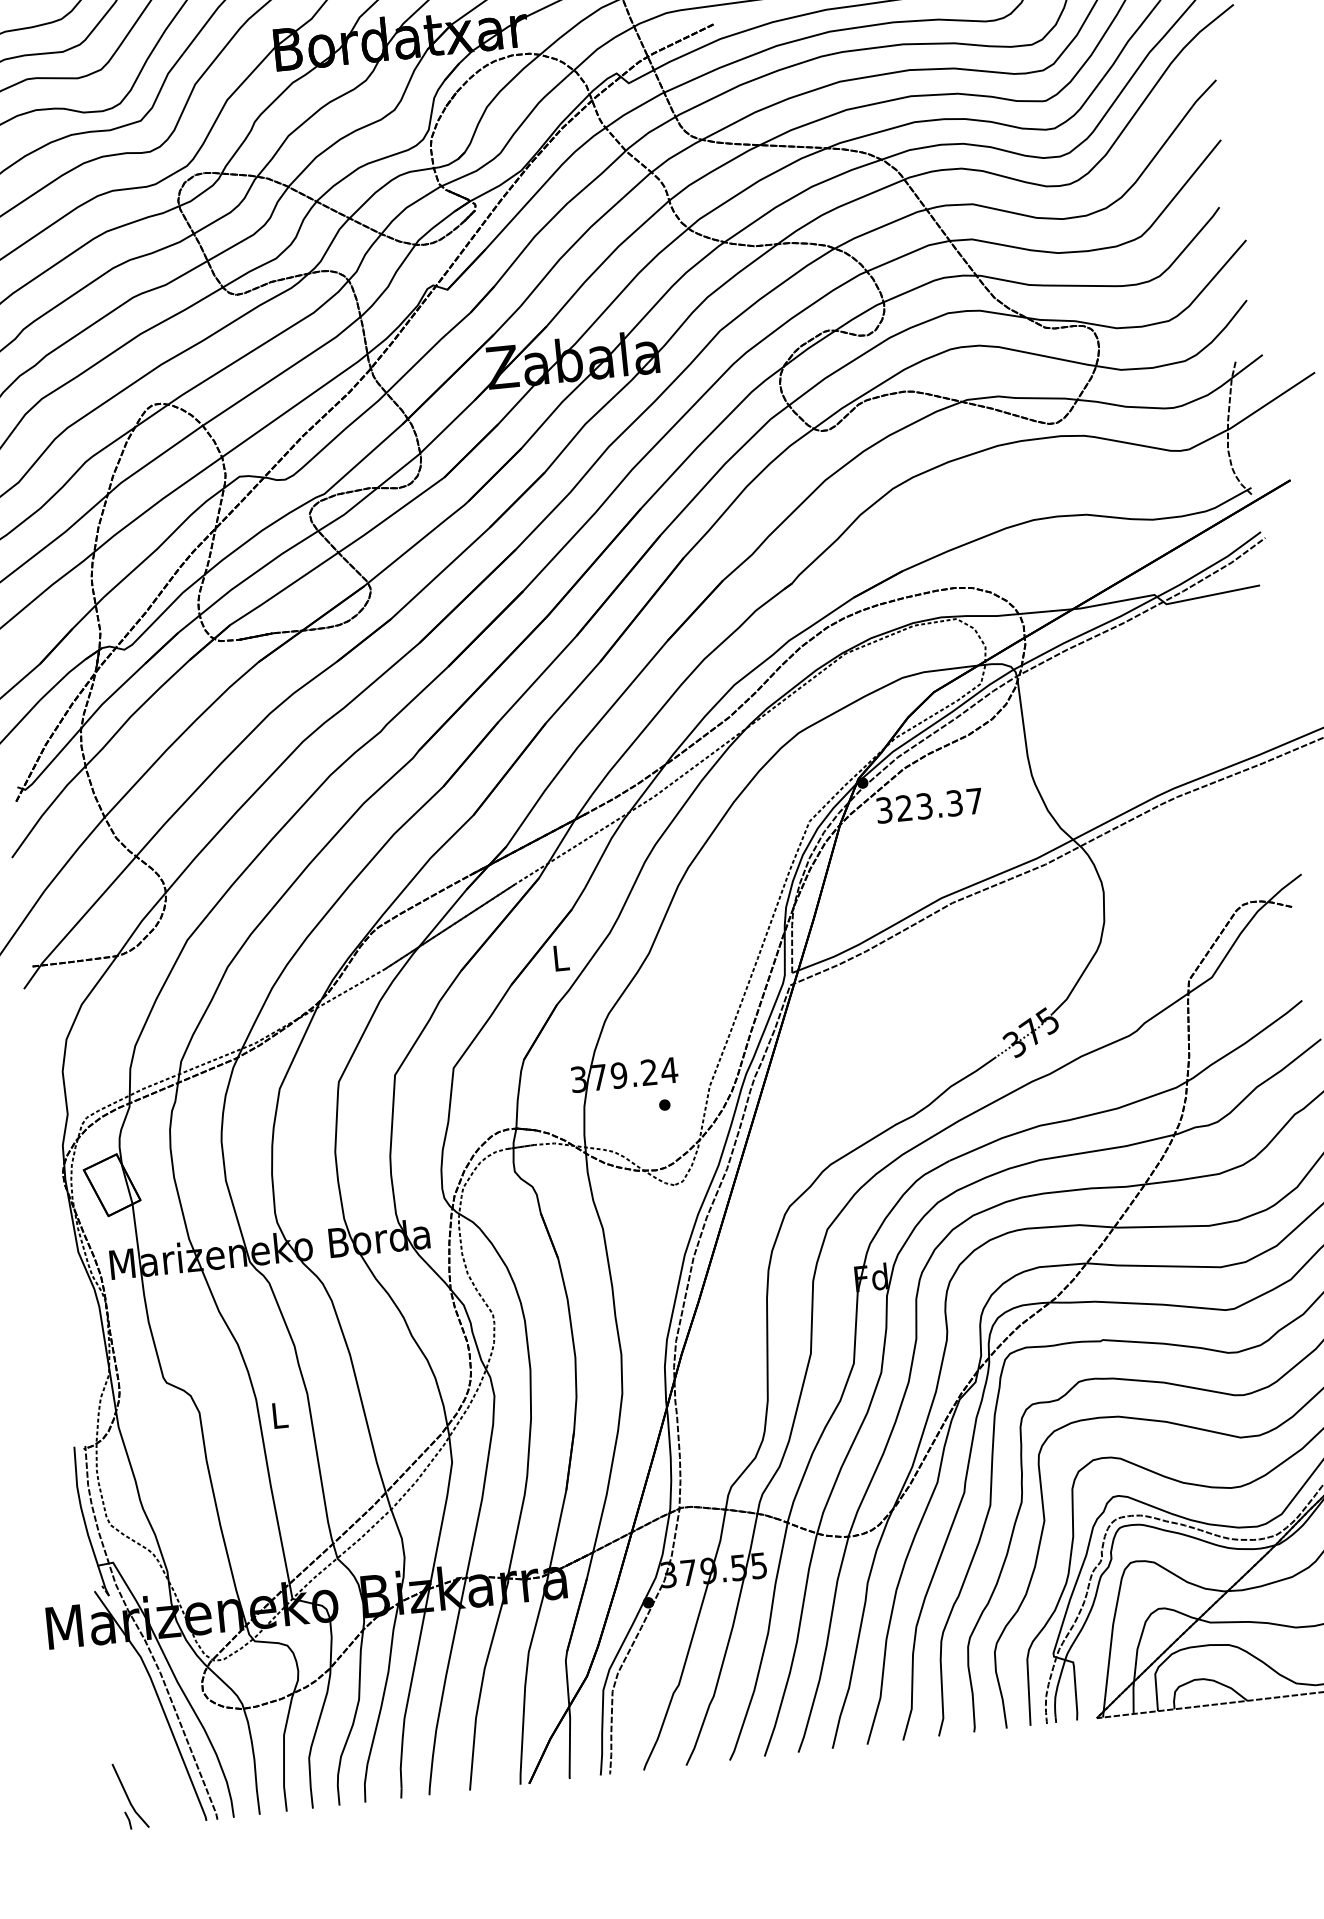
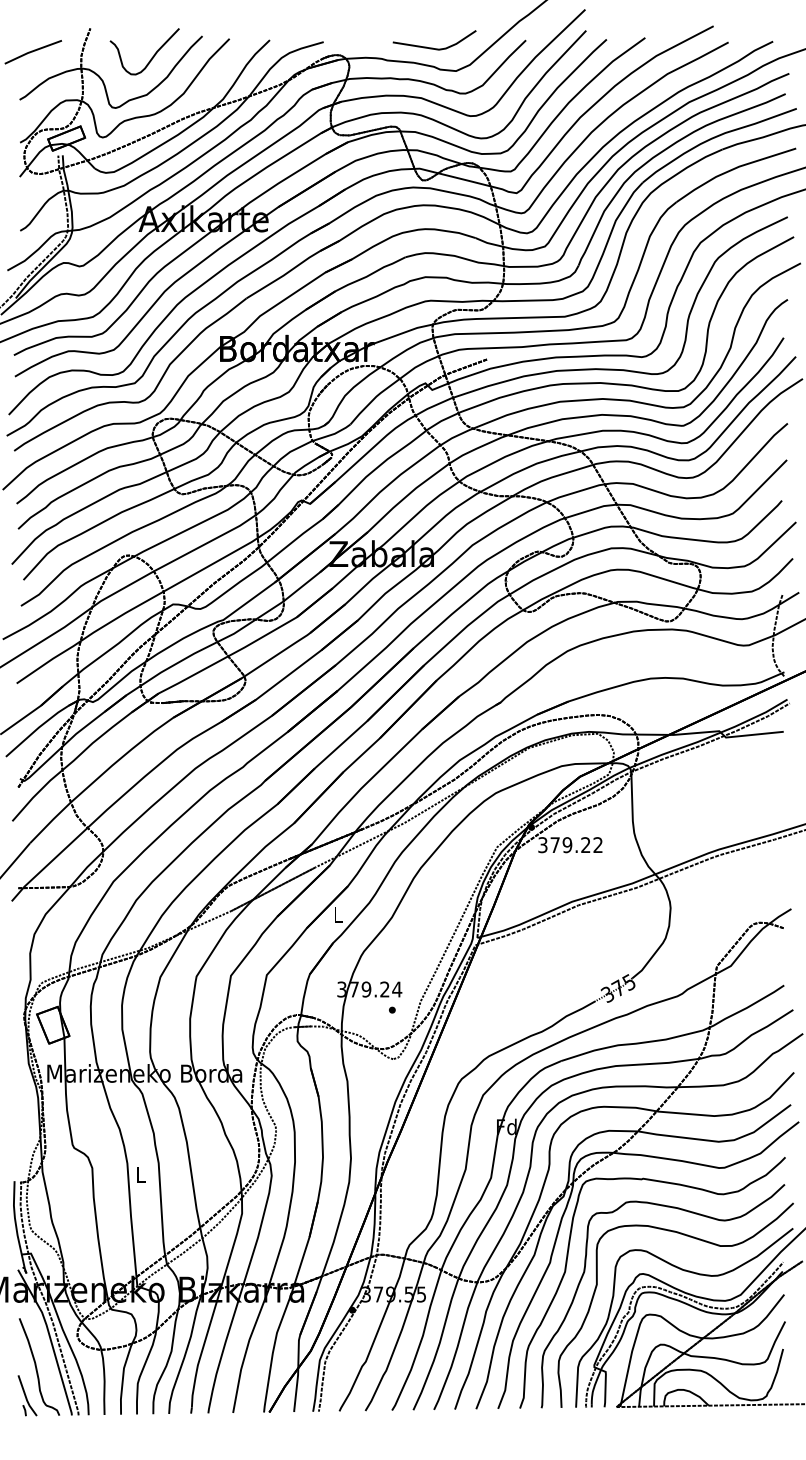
text: (939, 805) -> (576, 845), 323.37 -> 379.22
curve: (142, 1749) -> (37, 1368), added

